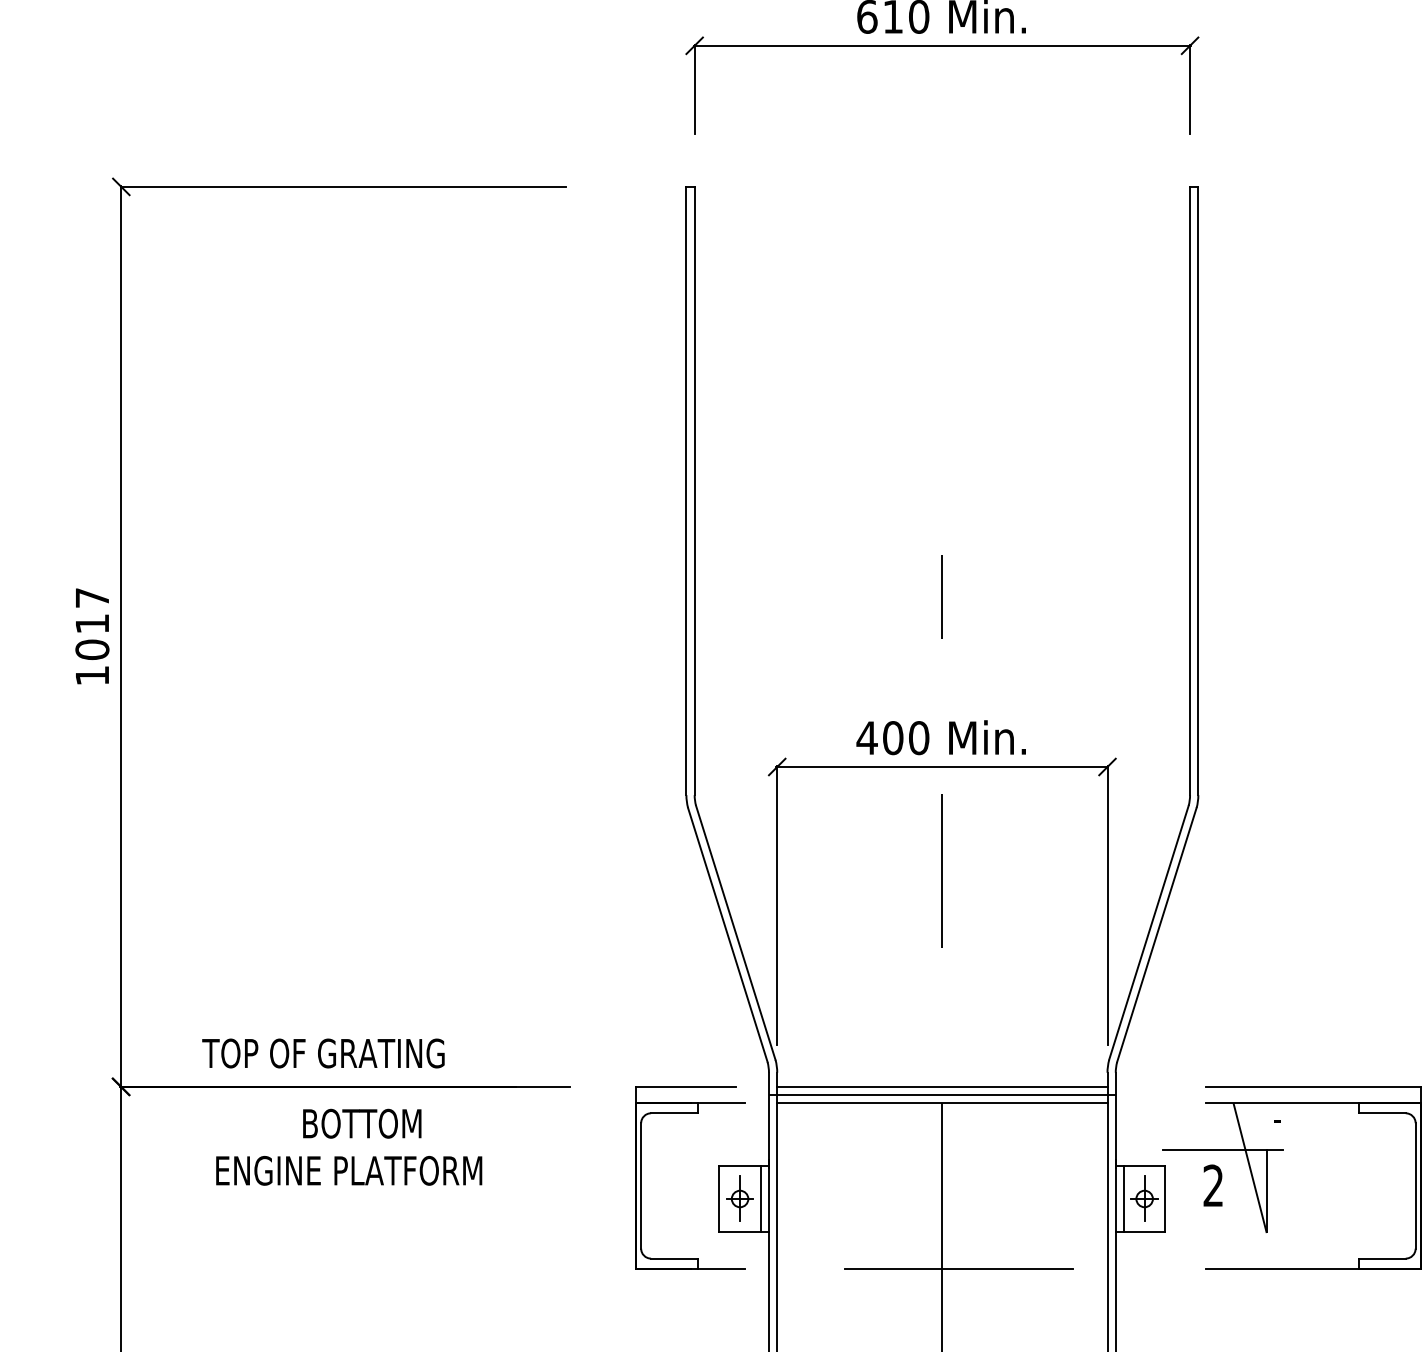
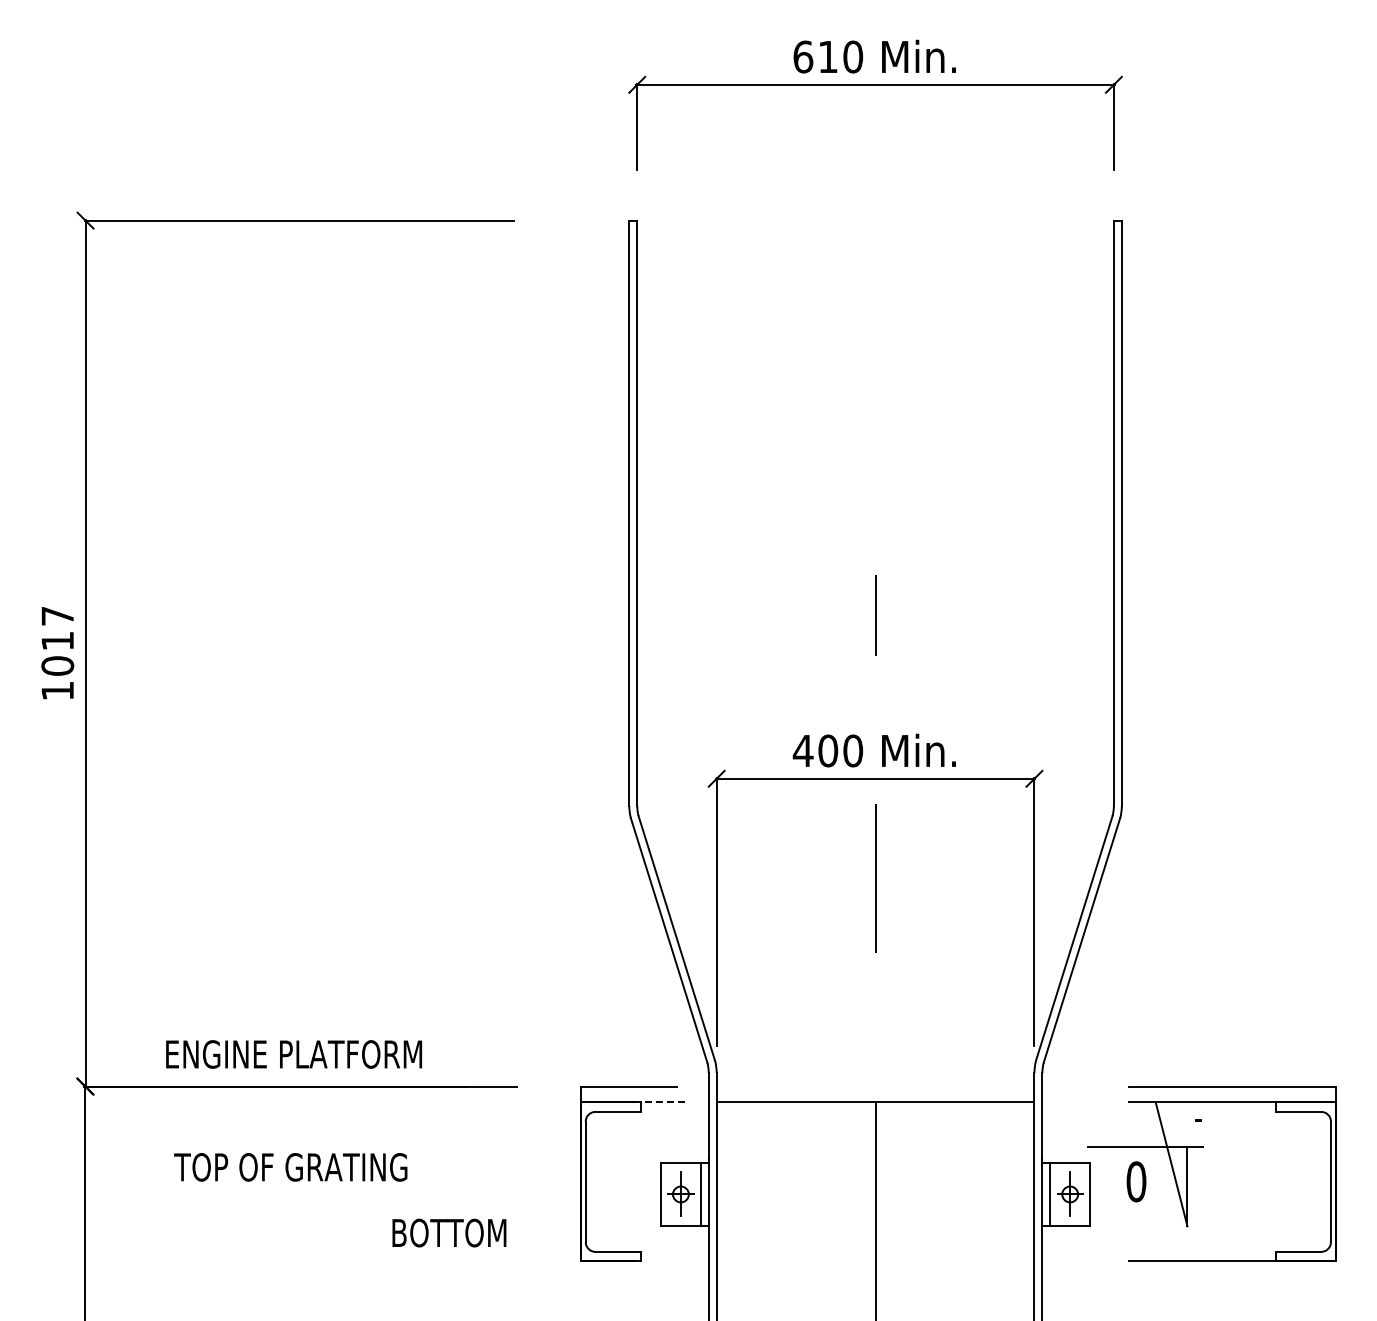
text: (336, 1053) -> (292, 1054), TOP OF GRATING -> ENGINE PLATFORM
line: (942, 1086) -> (875, 1086), removed
line: (942, 1095) -> (875, 1094), removed
line: (721, 1103) -> (663, 1102), solid -> dashed
text: (362, 1123) -> (449, 1232), moved
text: (347, 1170) -> (303, 1167), ENGINE PLATFORM -> TOP OF GRATING
text: (1213, 1185) -> (1136, 1181), 2 -> 0
line: (721, 1268) -> (663, 1261), removed
line: (958, 1268) -> (891, 1261), removed

